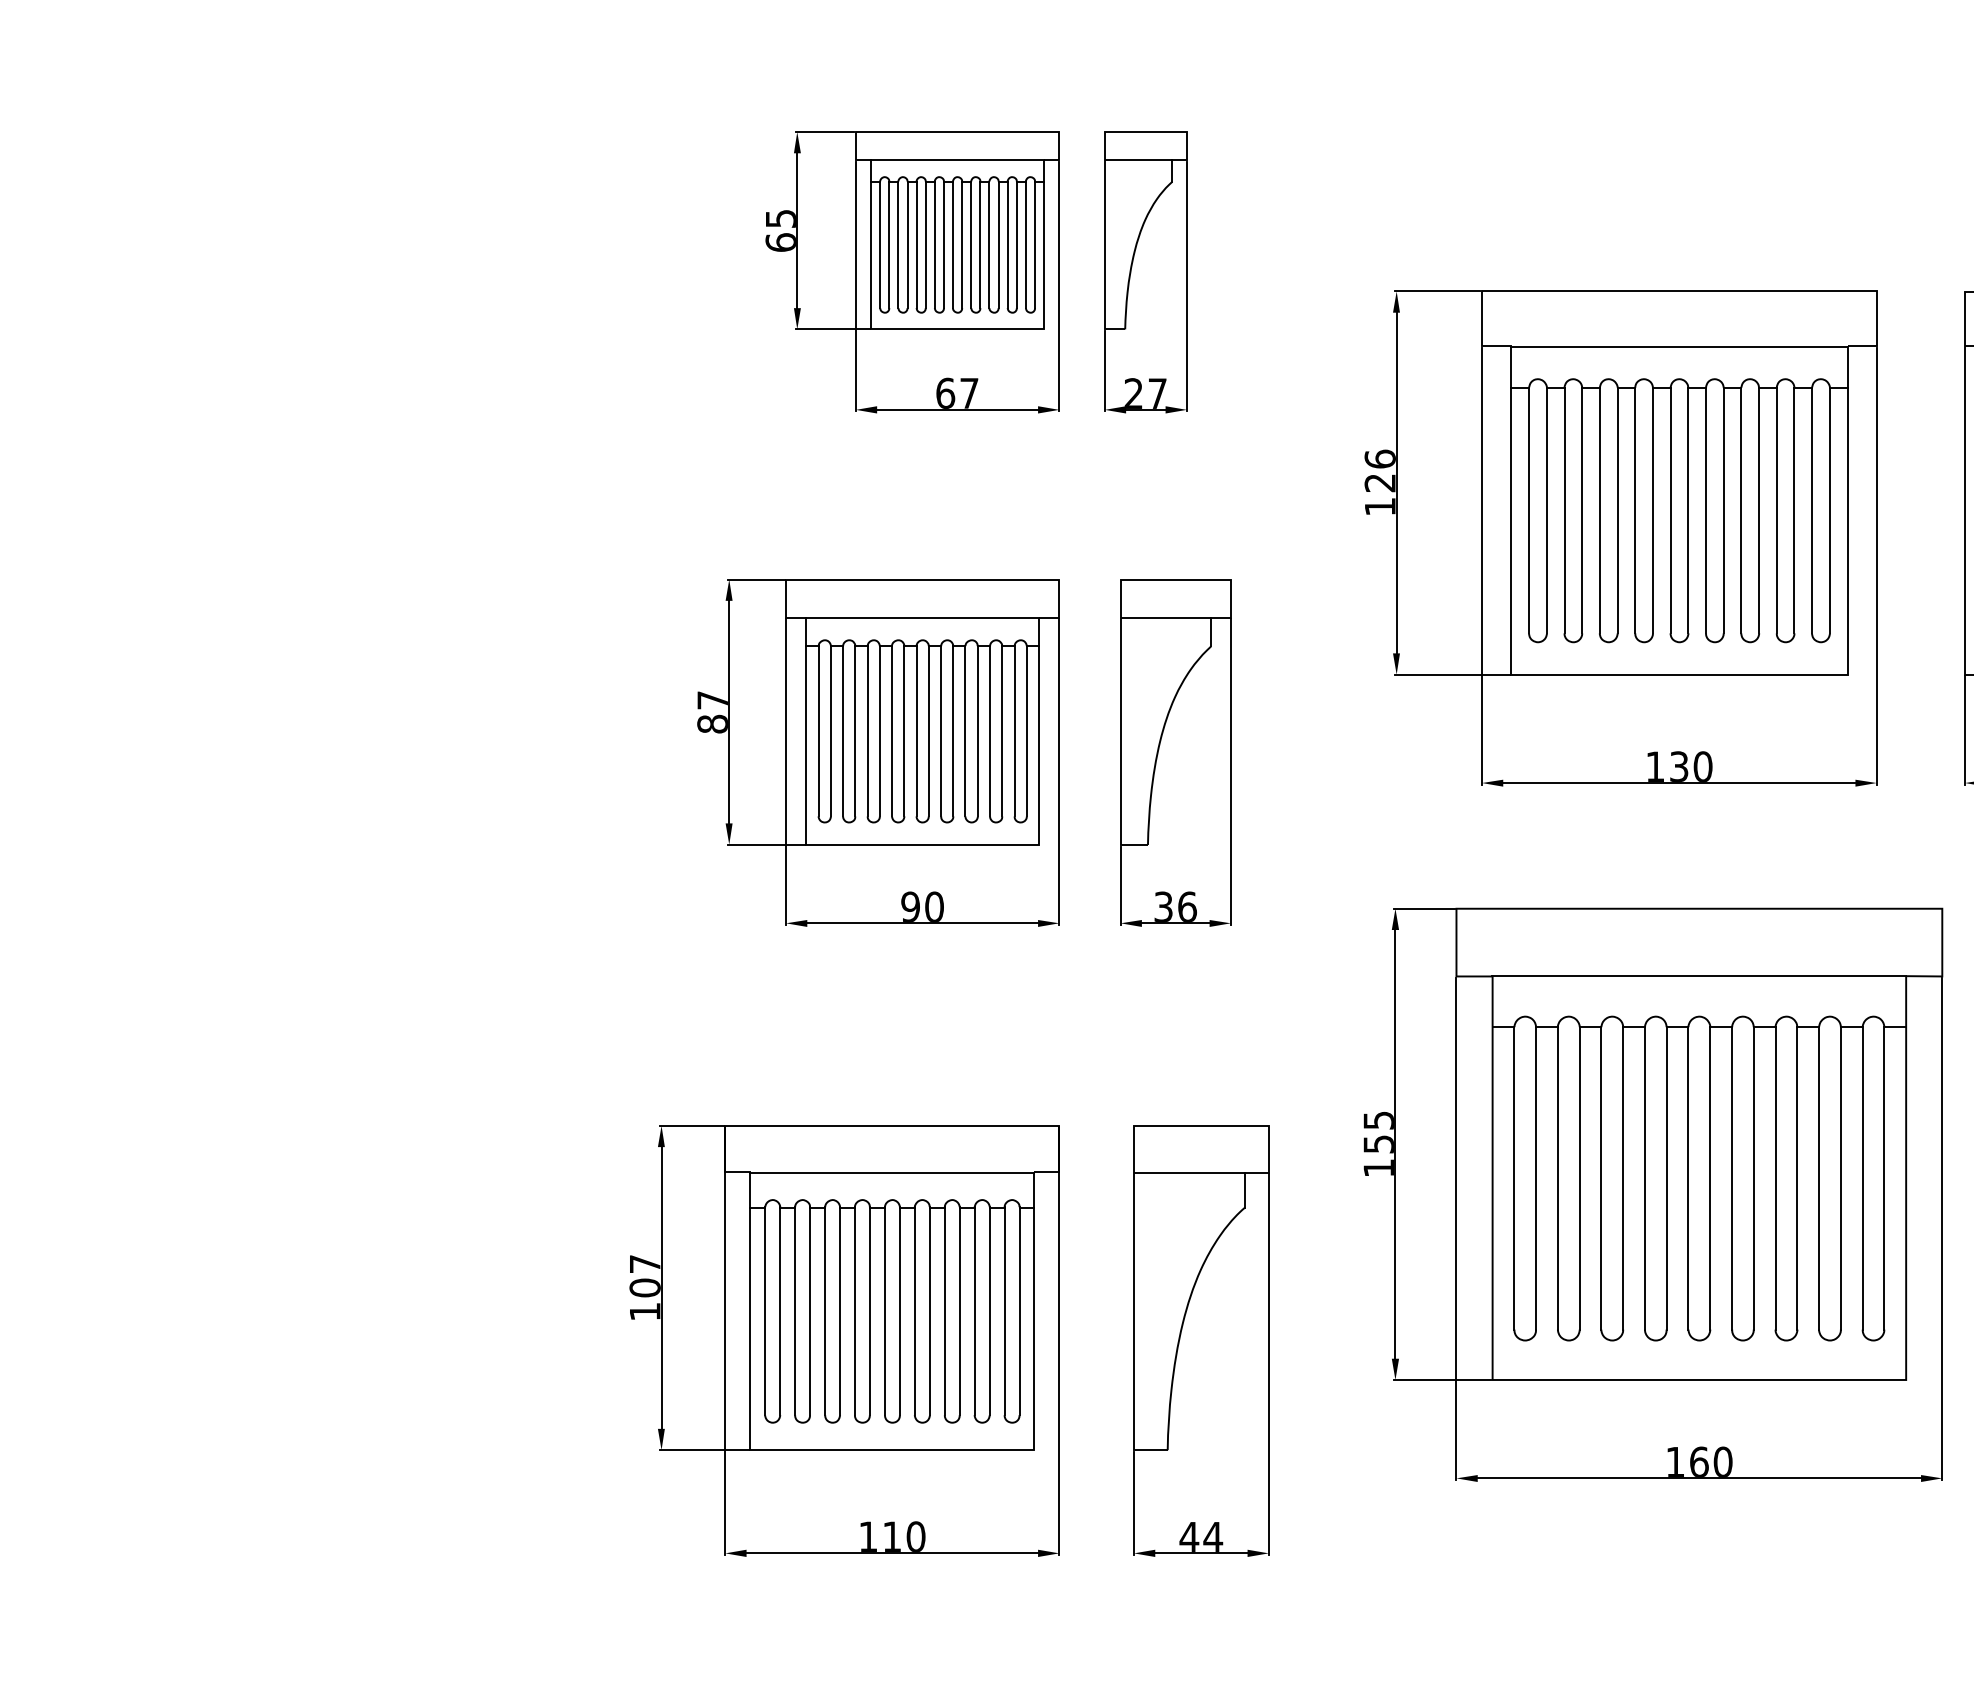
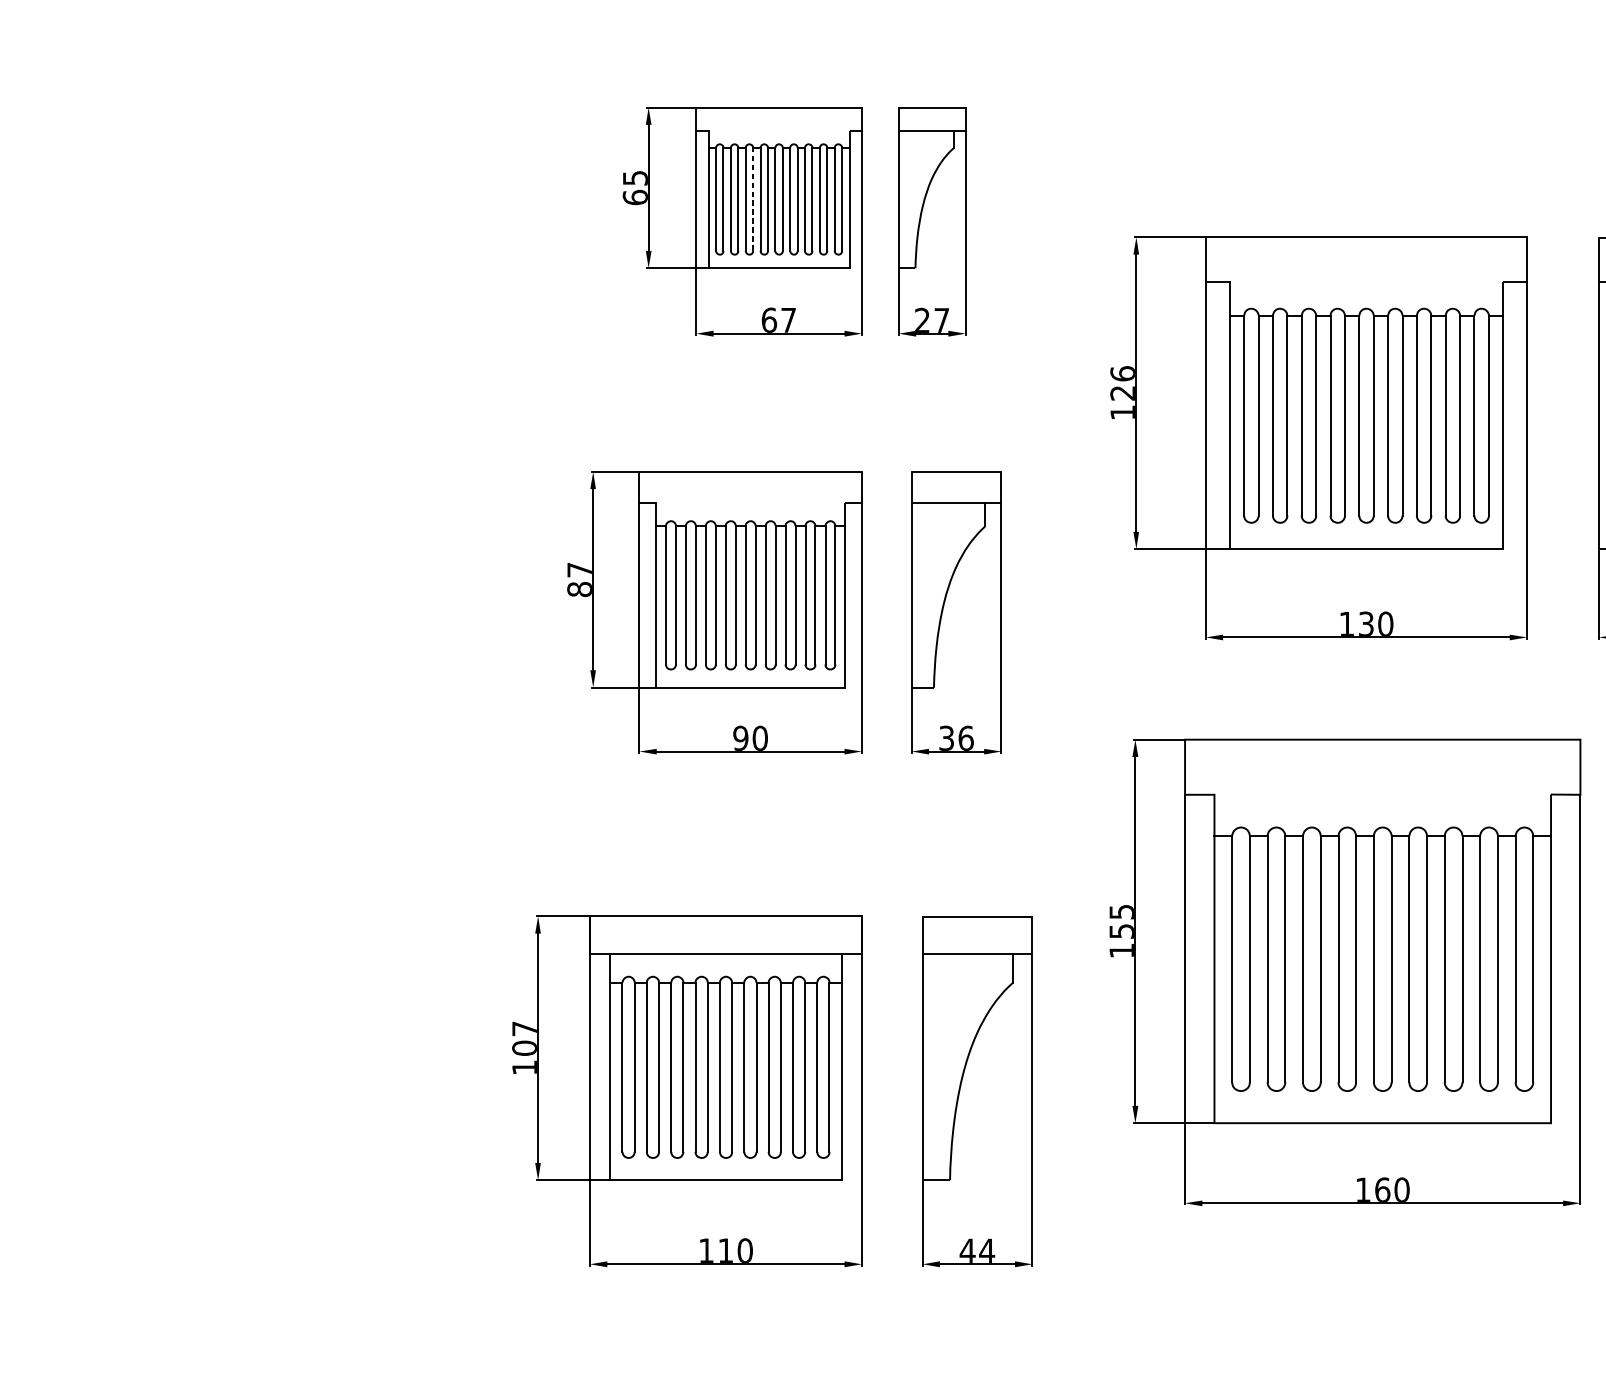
line: (957, 160) -> (778, 130), removed
line: (925, 244) -> (752, 199), solid -> dashed
line: (1679, 346) -> (1366, 282), removed
line: (922, 617) -> (750, 502), removed
line: (1698, 976) -> (1382, 794), removed

